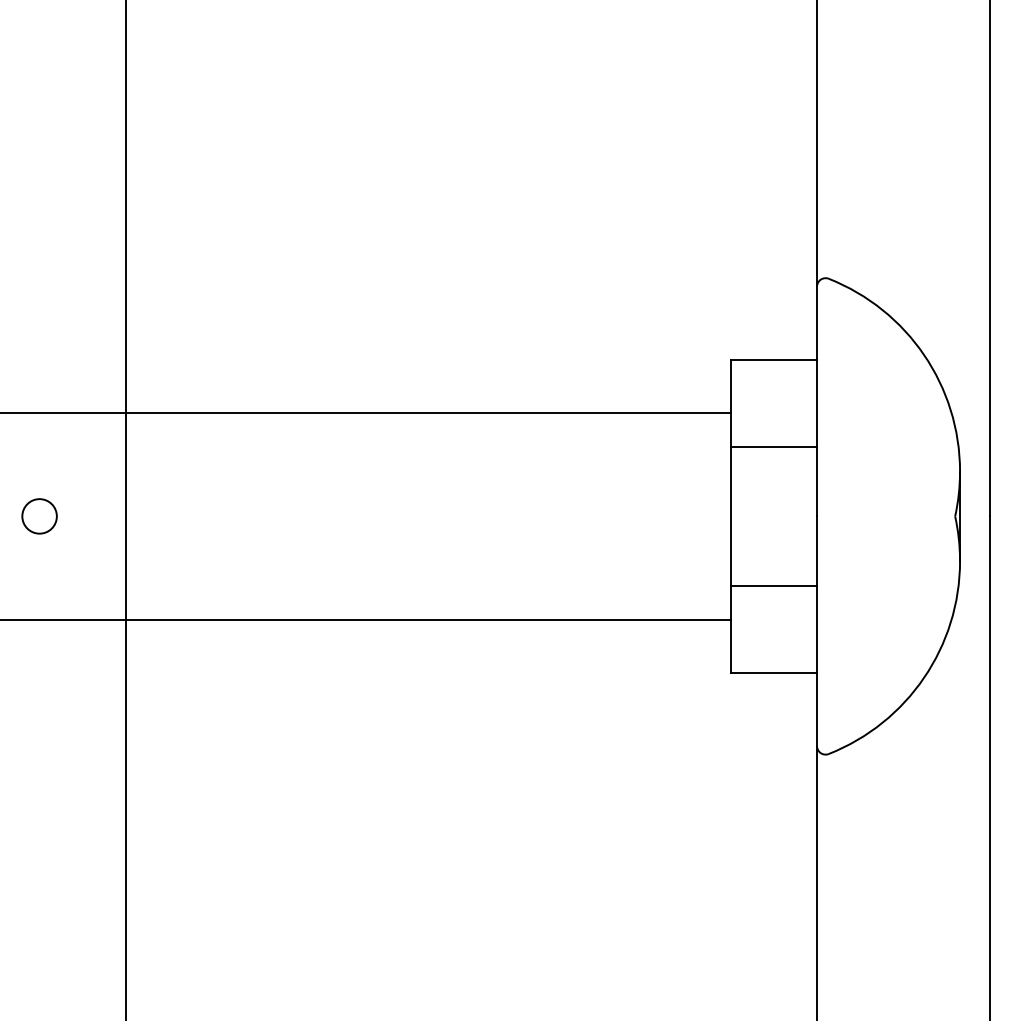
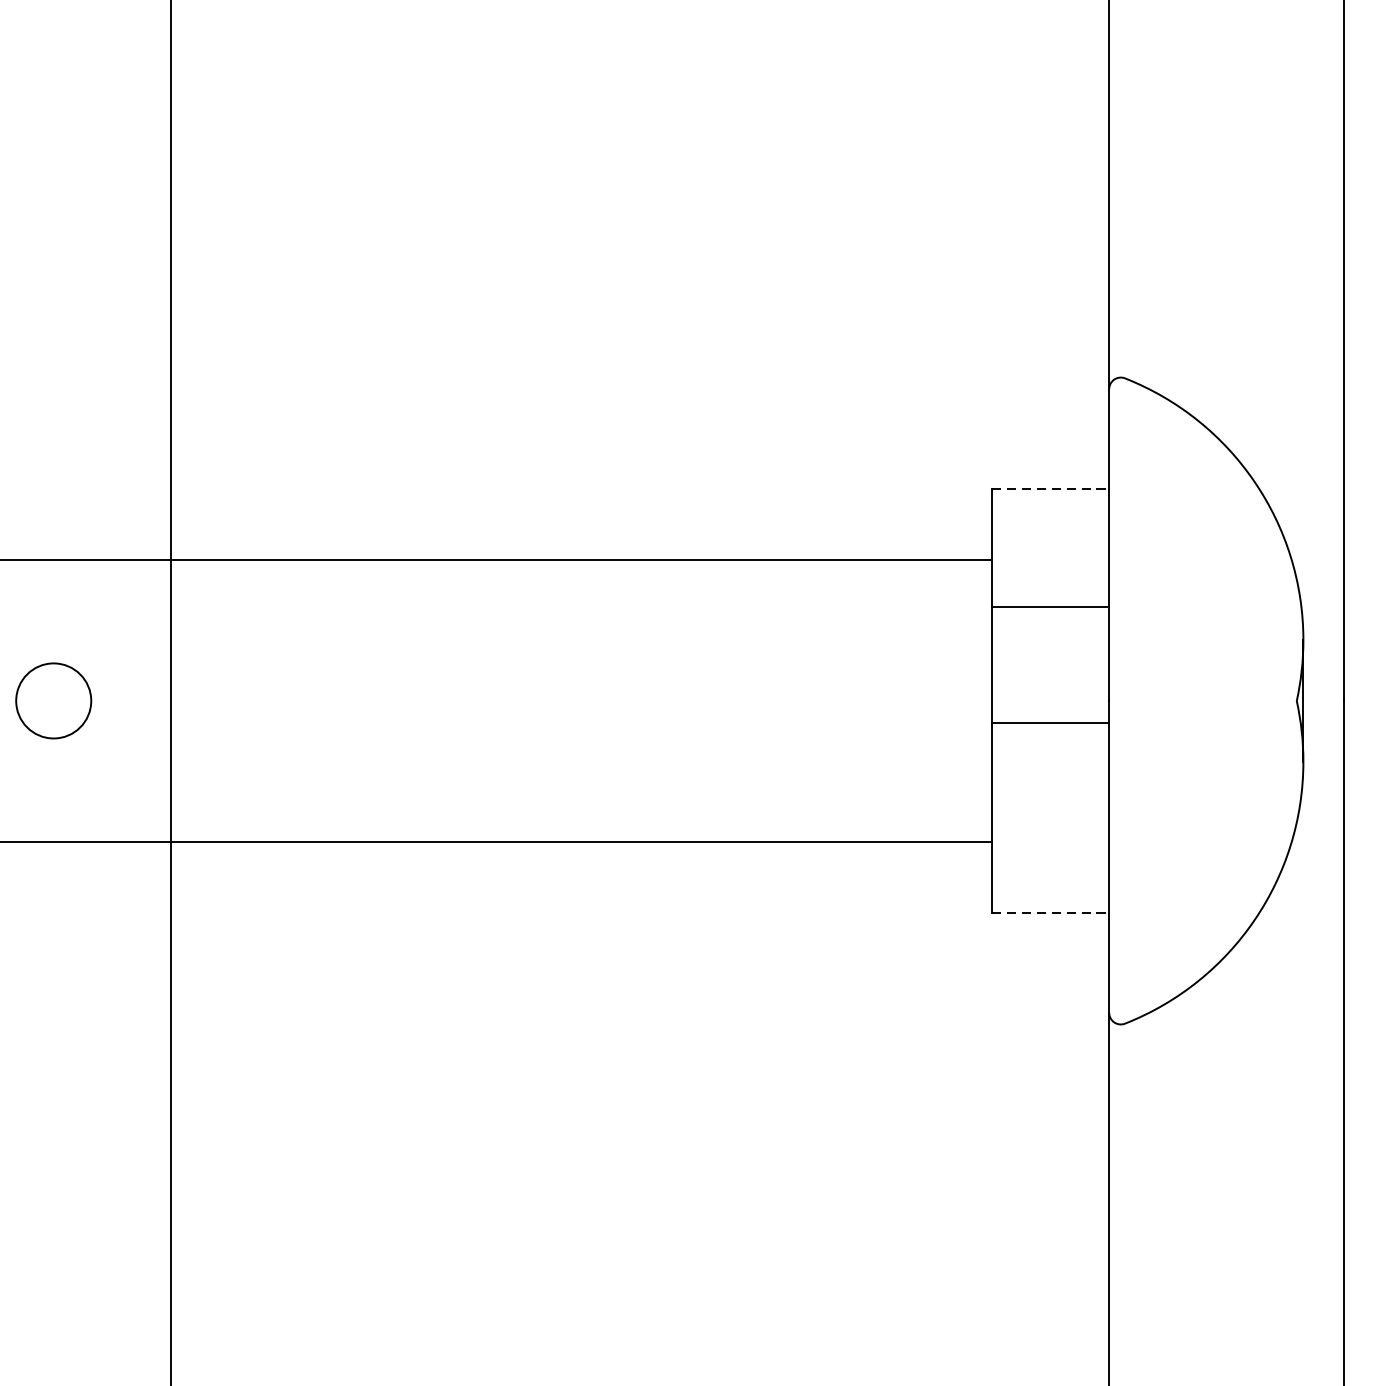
line: (774, 360) -> (1051, 489), solid -> dashed
circle: (39, 516) -> (53, 701), size x1.6
line: (773, 585) -> (1050, 722), moved
line: (774, 672) -> (1051, 912), solid -> dashed

